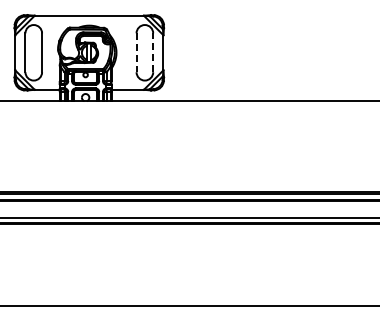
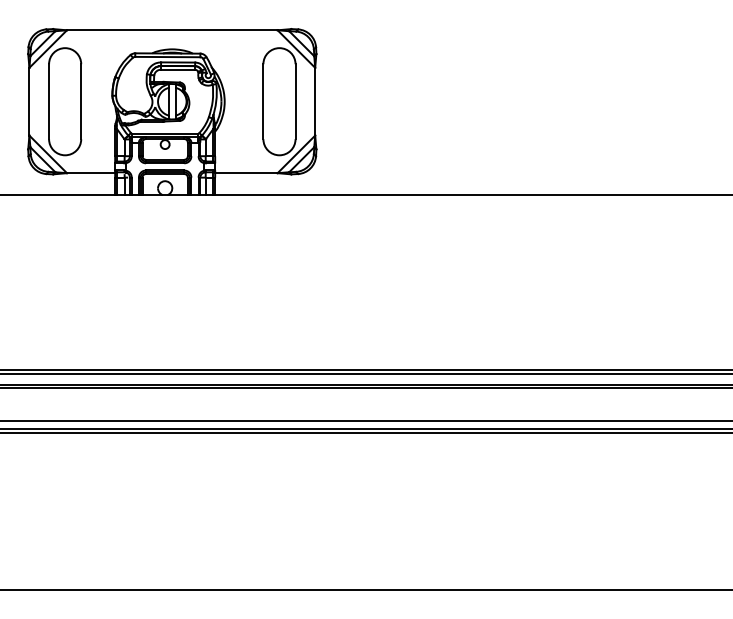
line: (153, 52) -> (296, 101), dashed -> solid
line: (136, 53) -> (263, 103), dashed -> solid

